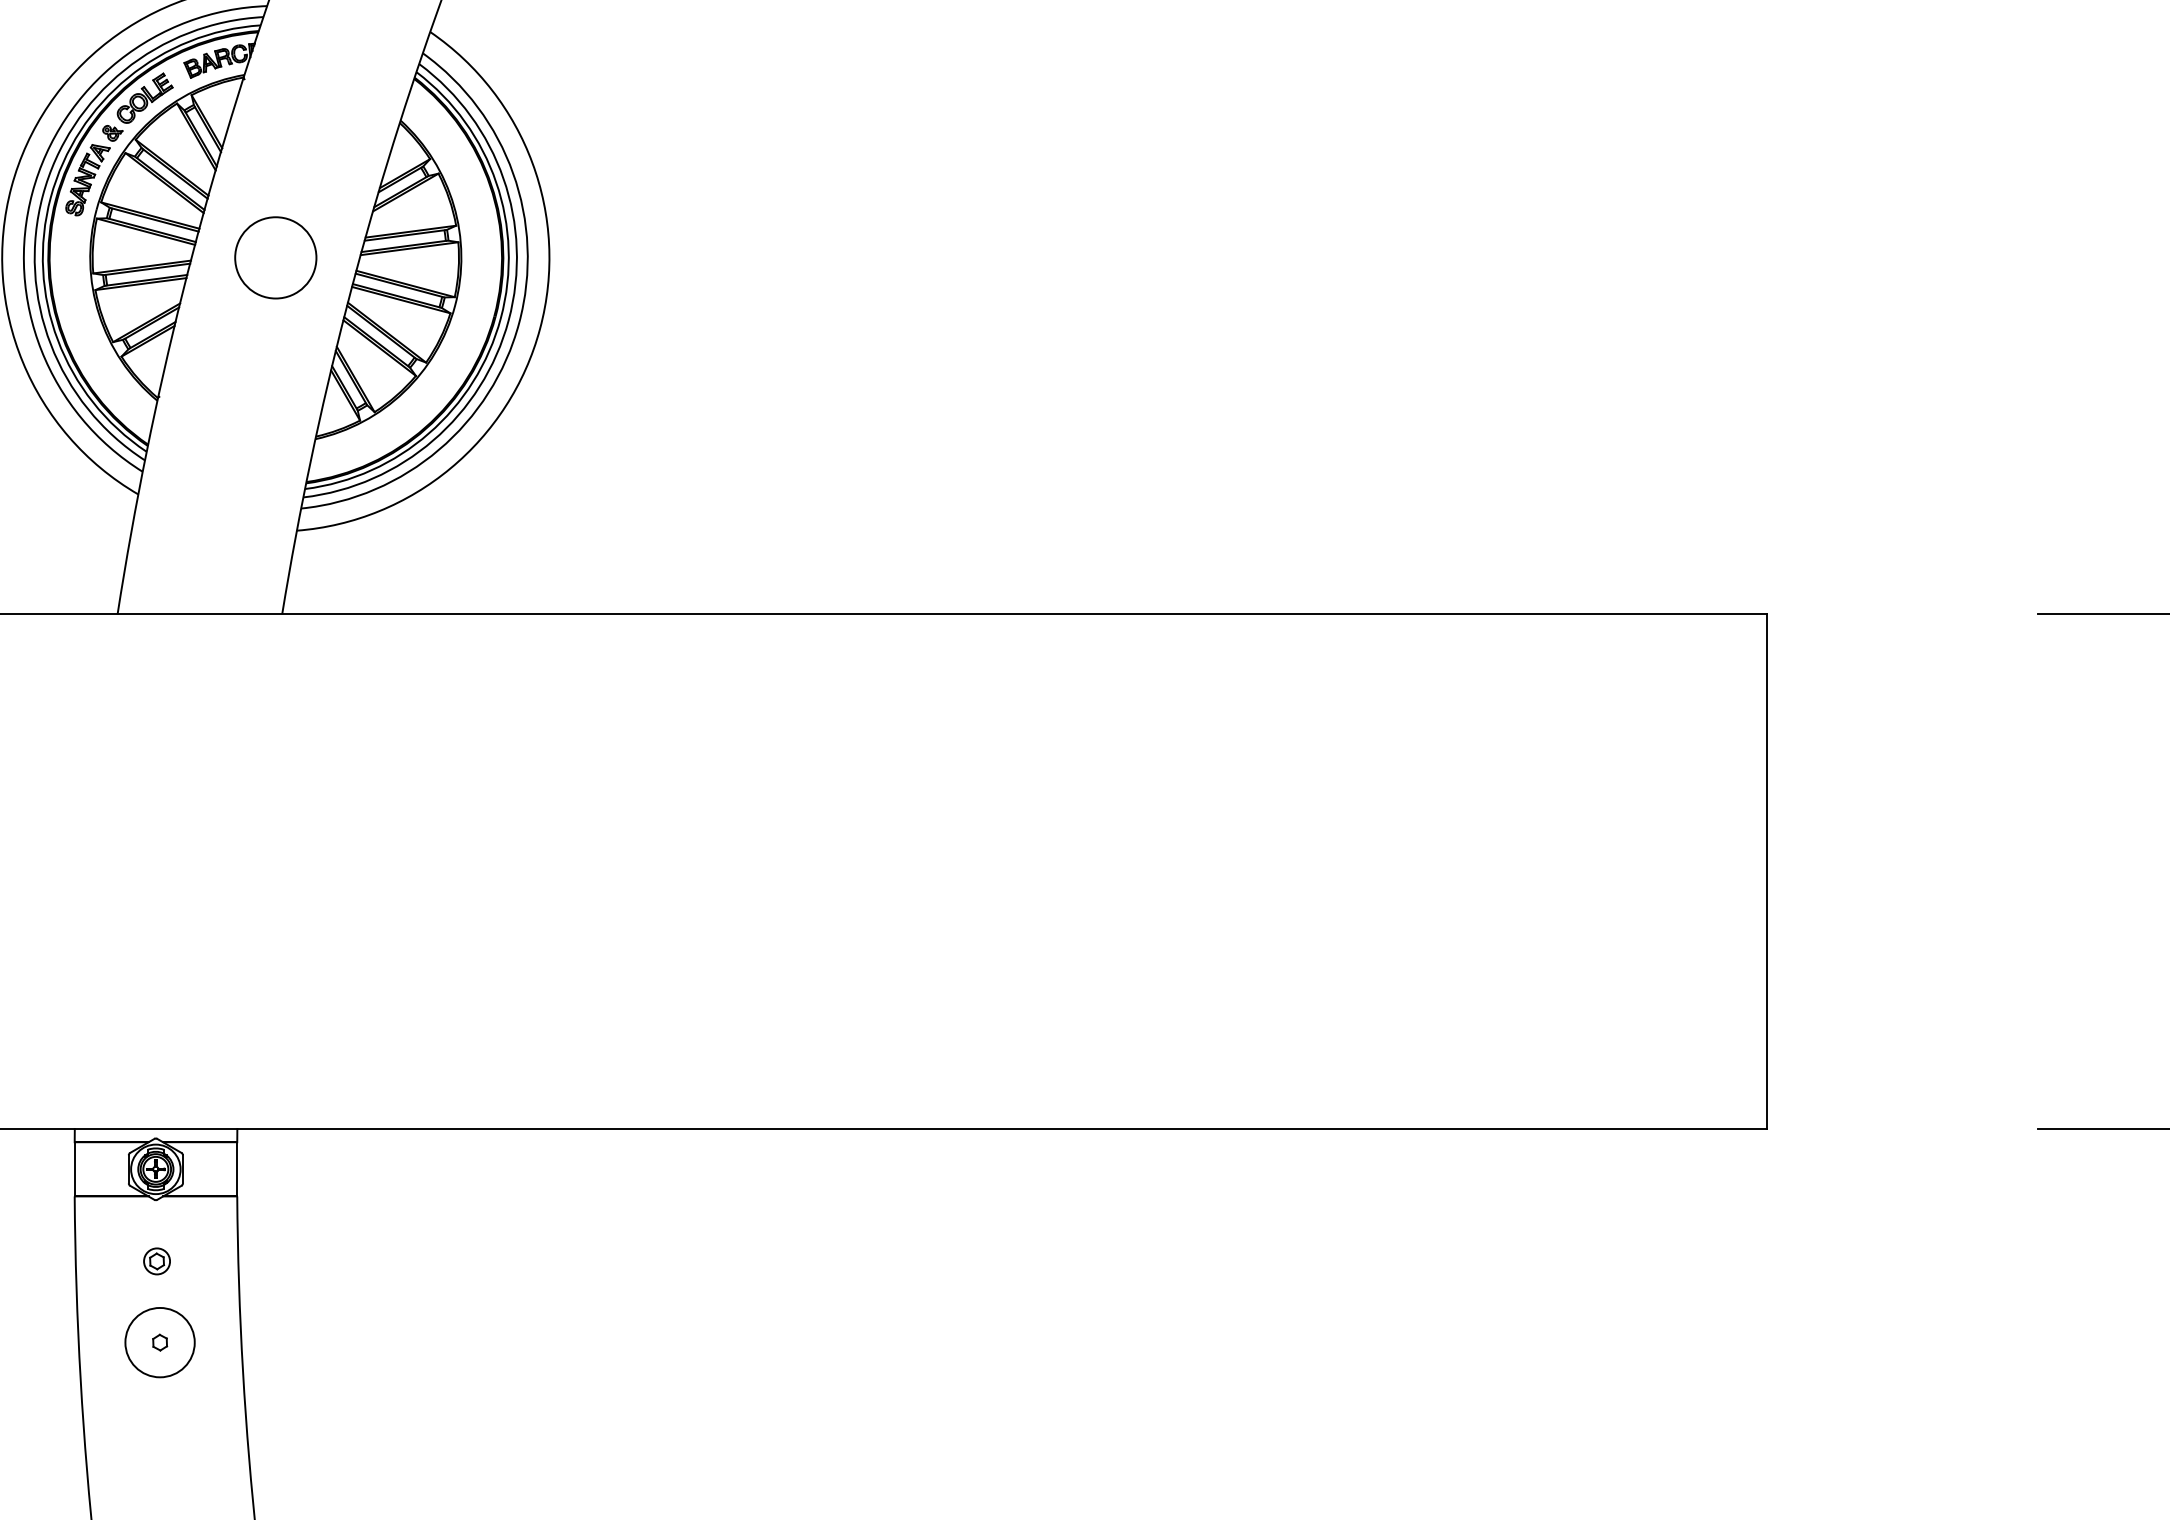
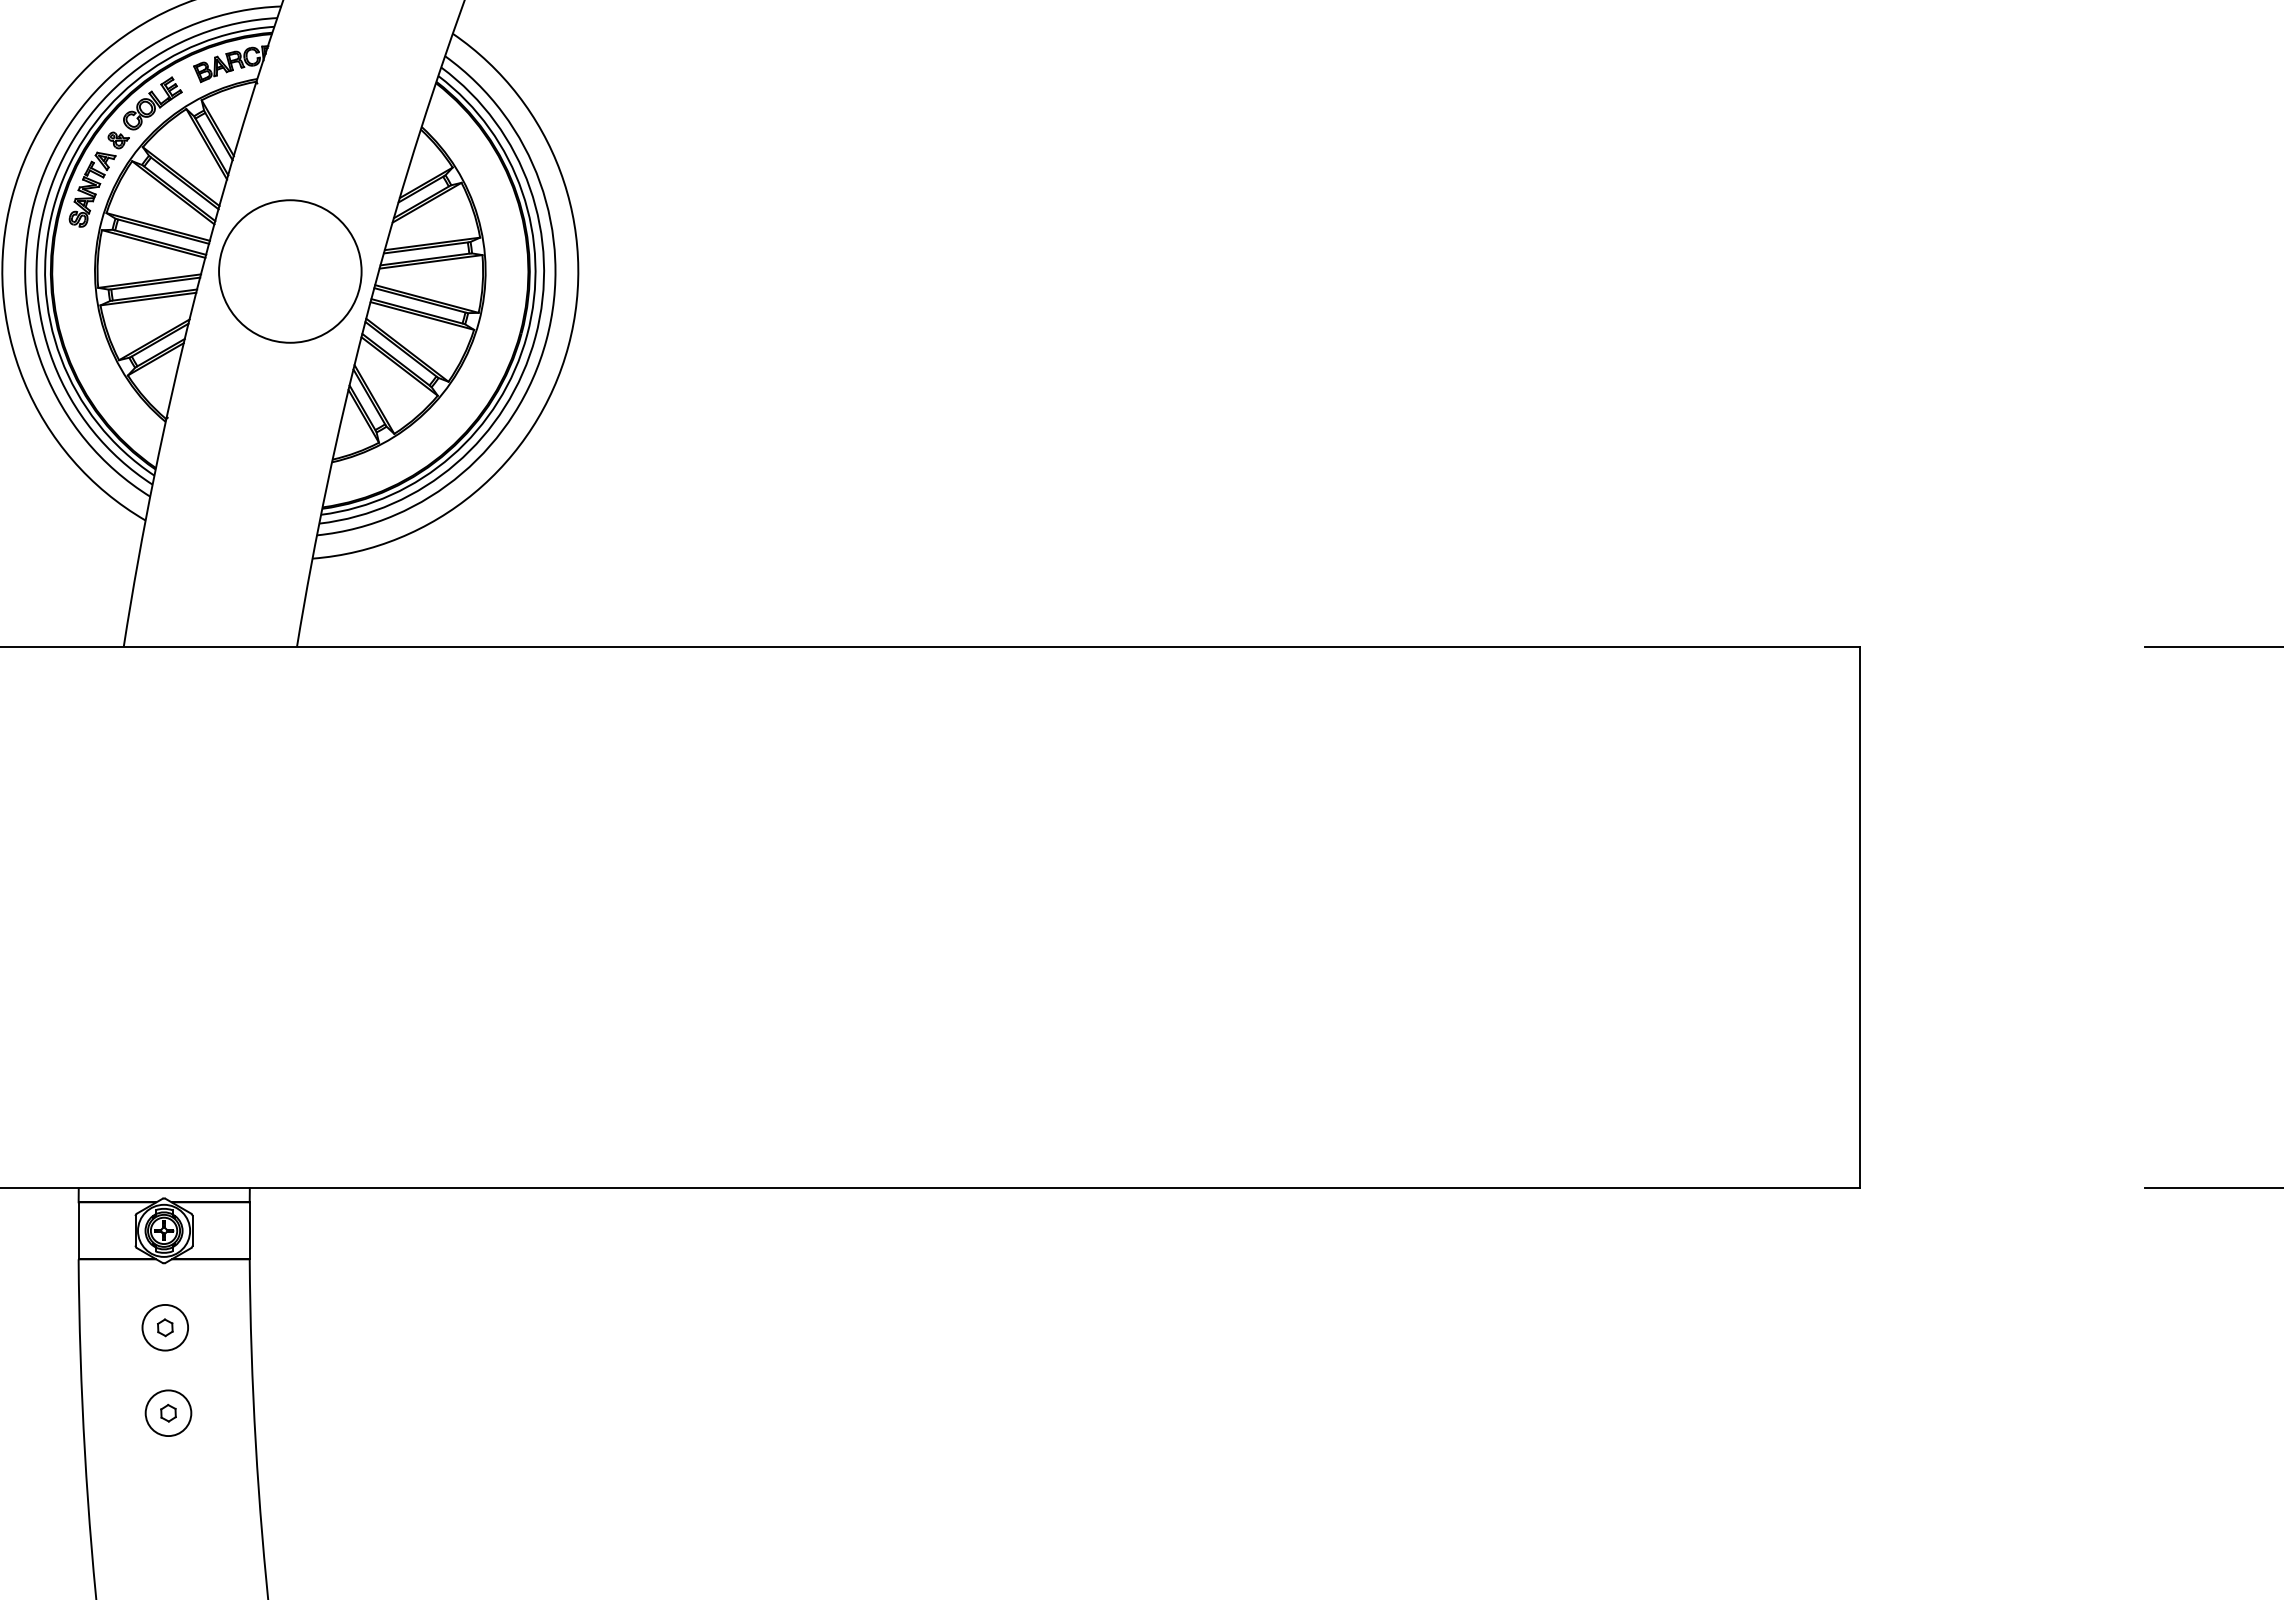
circle: (275, 257) -> (290, 271), size x1.67
circle: (157, 1261) -> (165, 1327), size x1.67
circle: (160, 1342) -> (168, 1413), size x0.62

